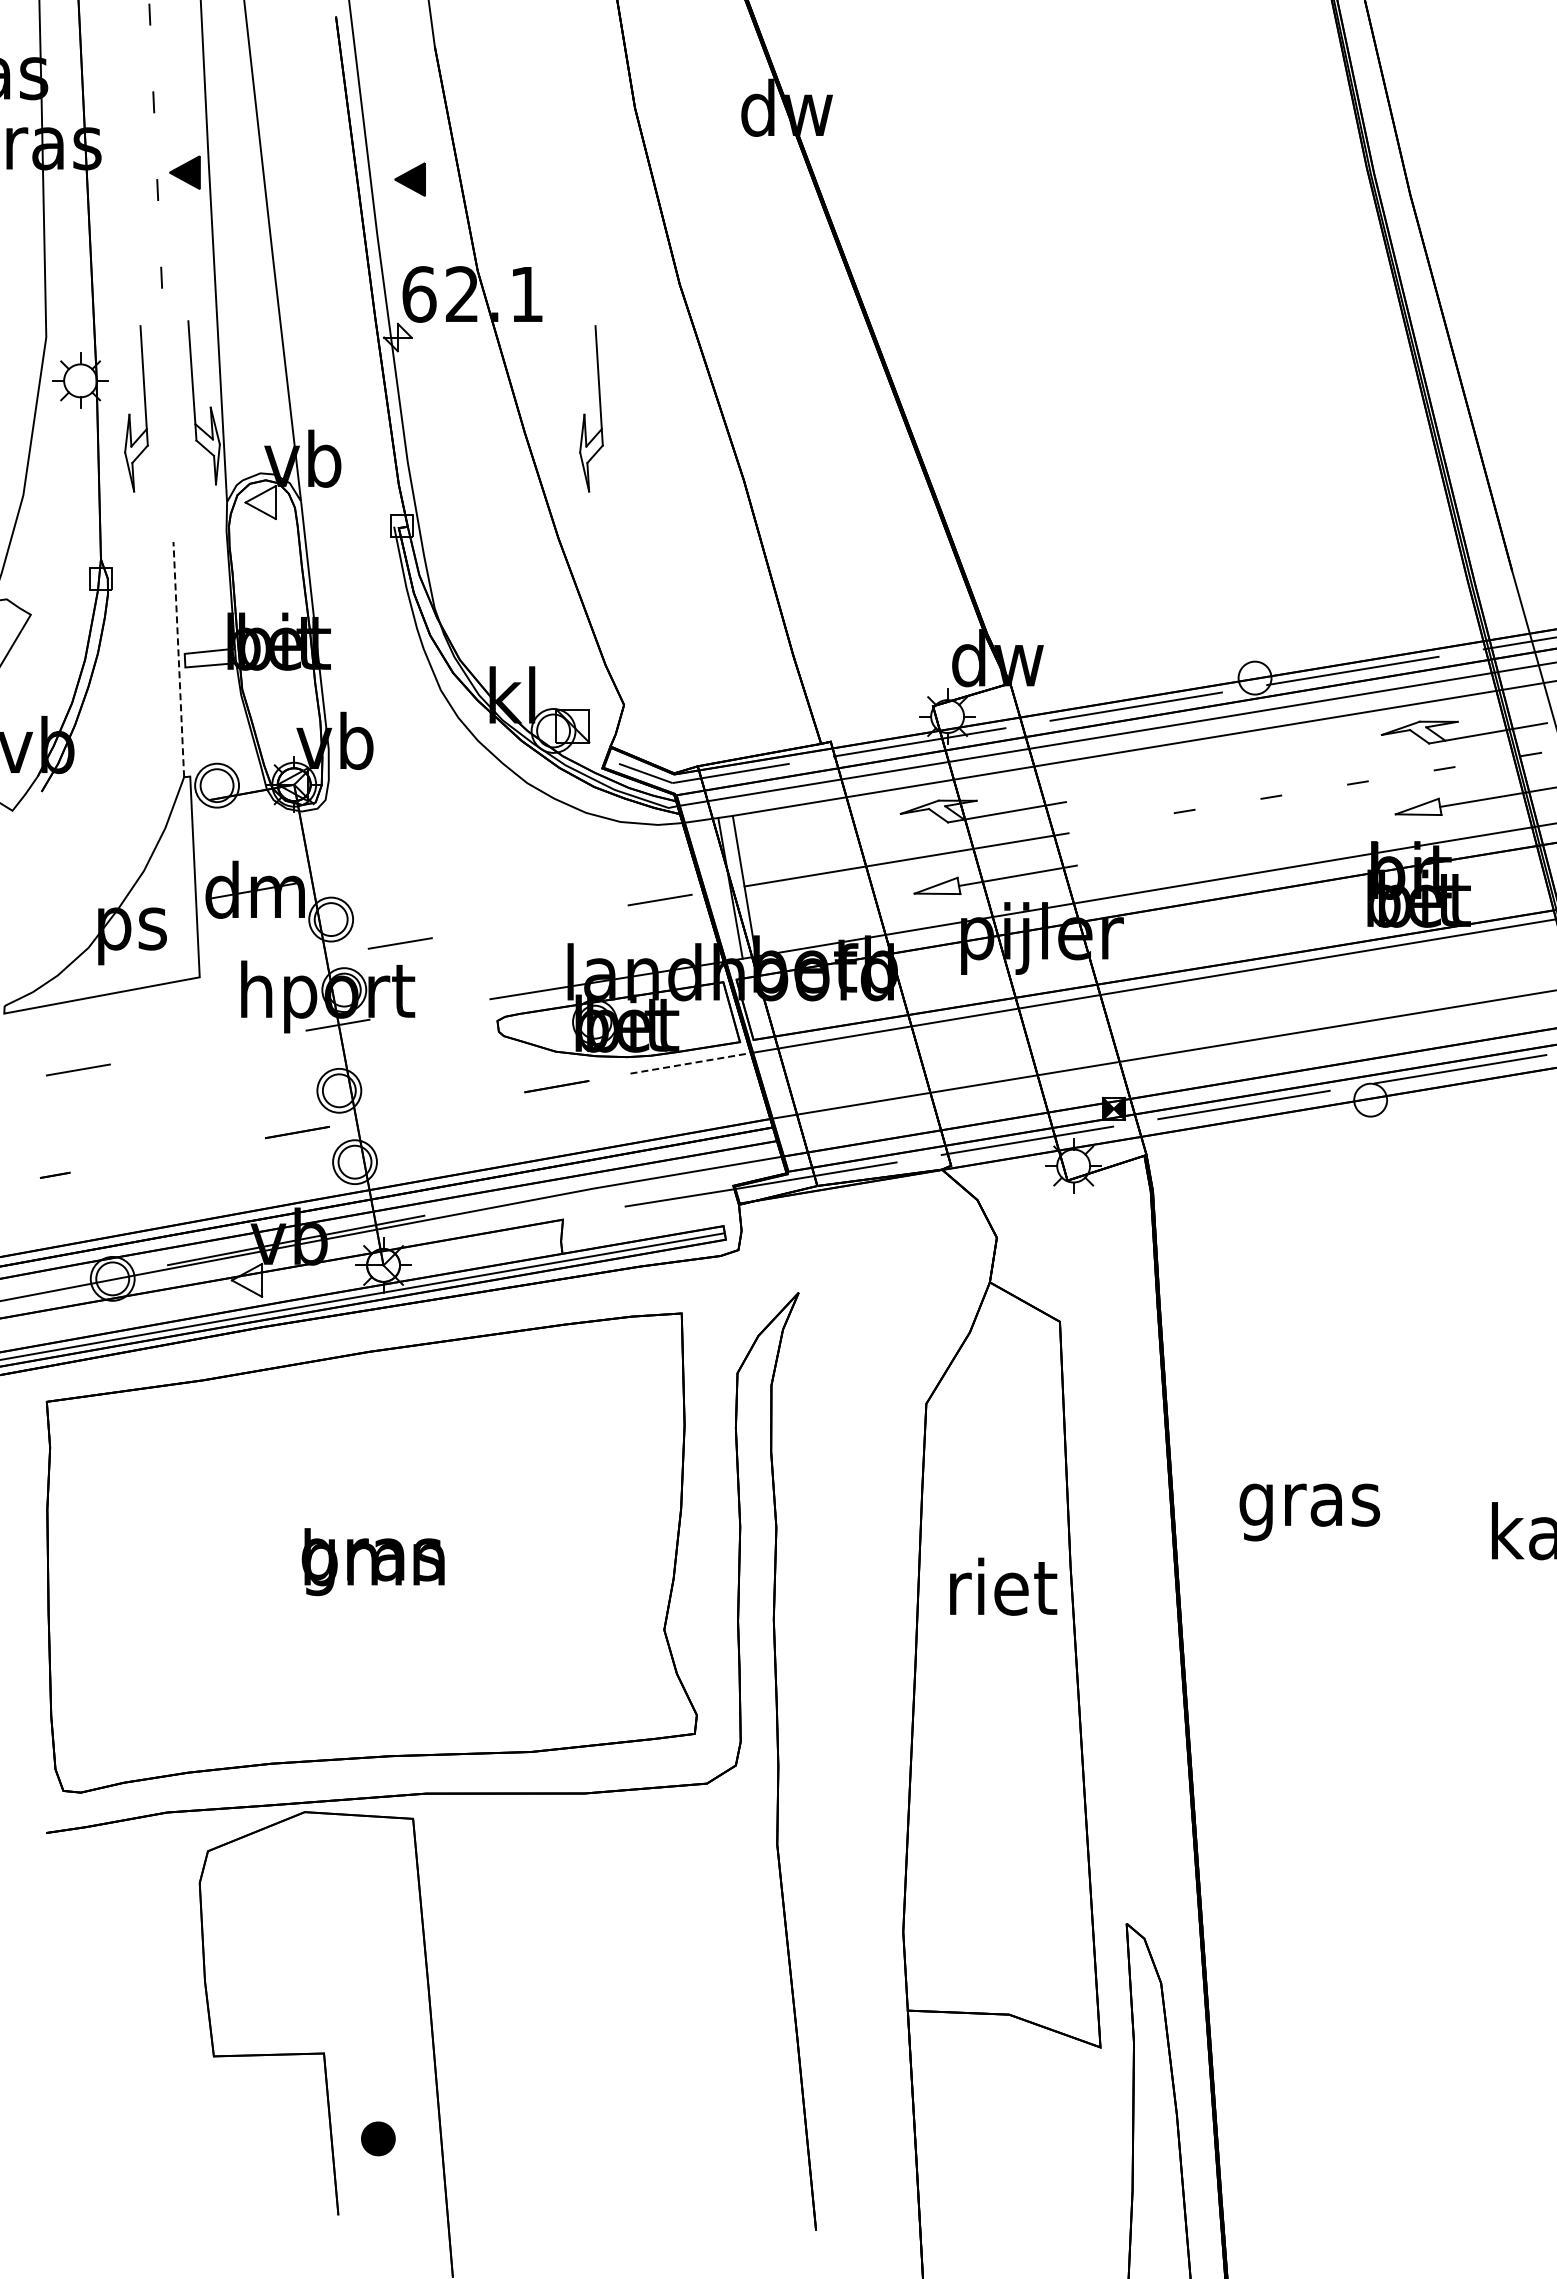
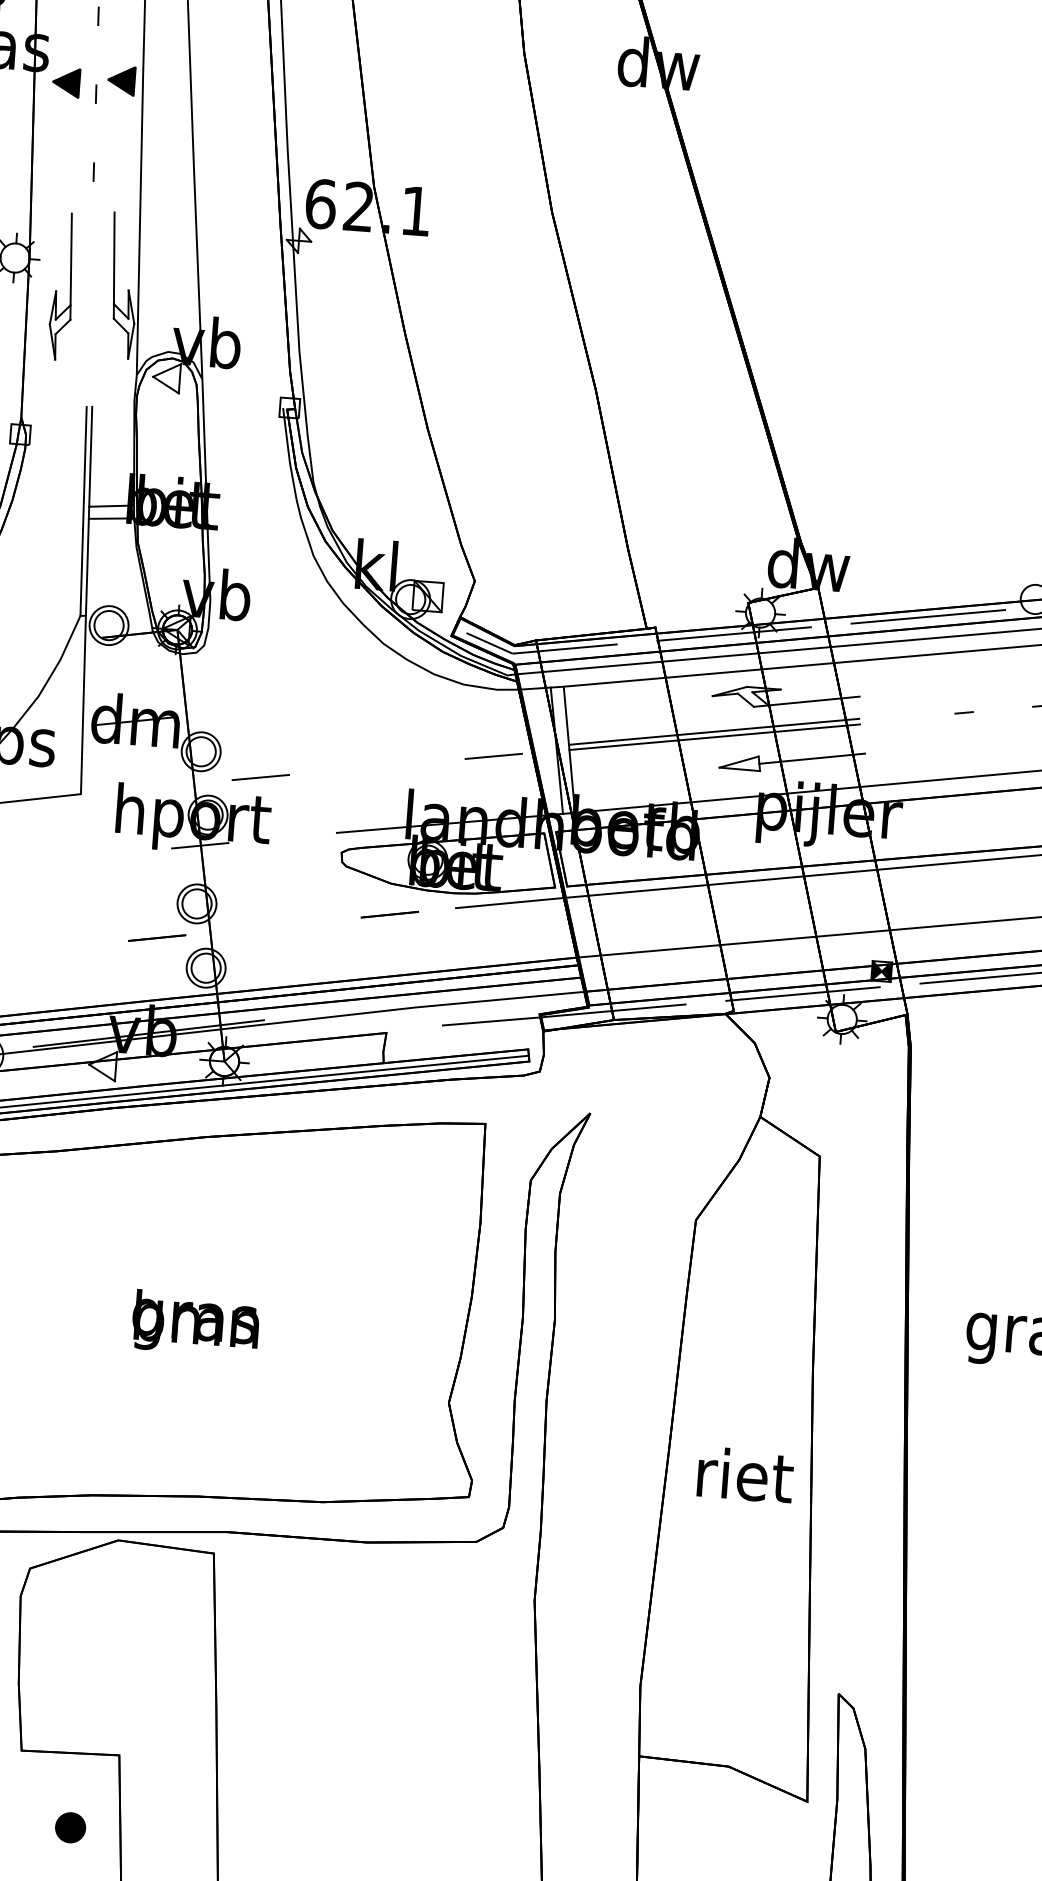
part: (409, 179) -> (65, 82), moved
part: (599, 408) -> (472, 317), removed
line: (181, 597) -> (90, 456), added
line: (178, 659) -> (83, 511), dashed -> solid
line: (187, 721) -> (87, 566), added
line: (905, 853) -> (714, 731), added
line: (691, 1063) -> (510, 903), dashed -> solid
text: (1003, 1586) -> (745, 1474), moved
part: (378, 2138) -> (70, 1827), moved

